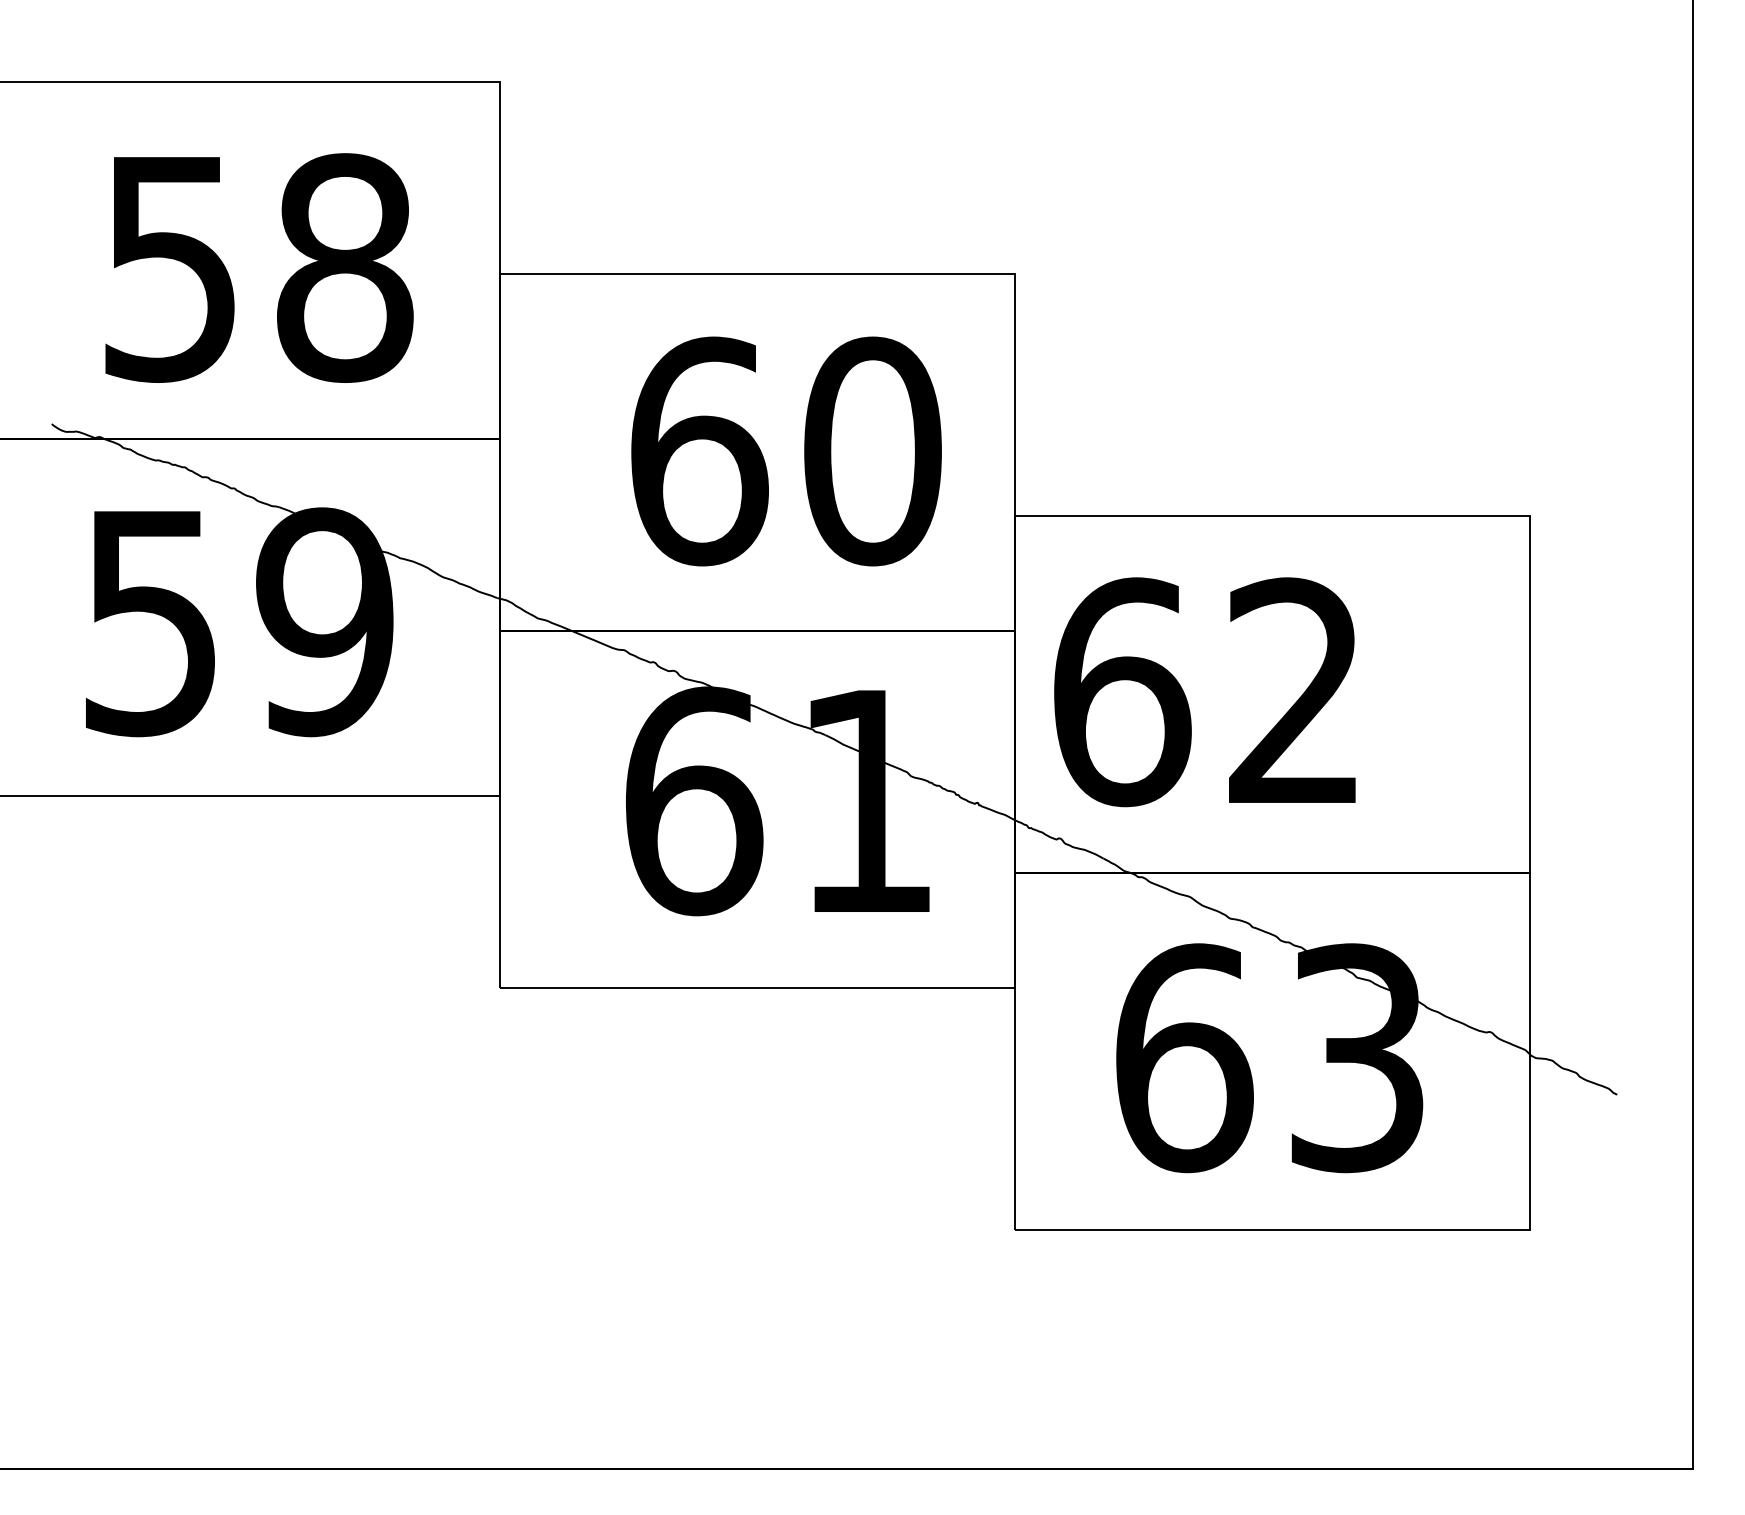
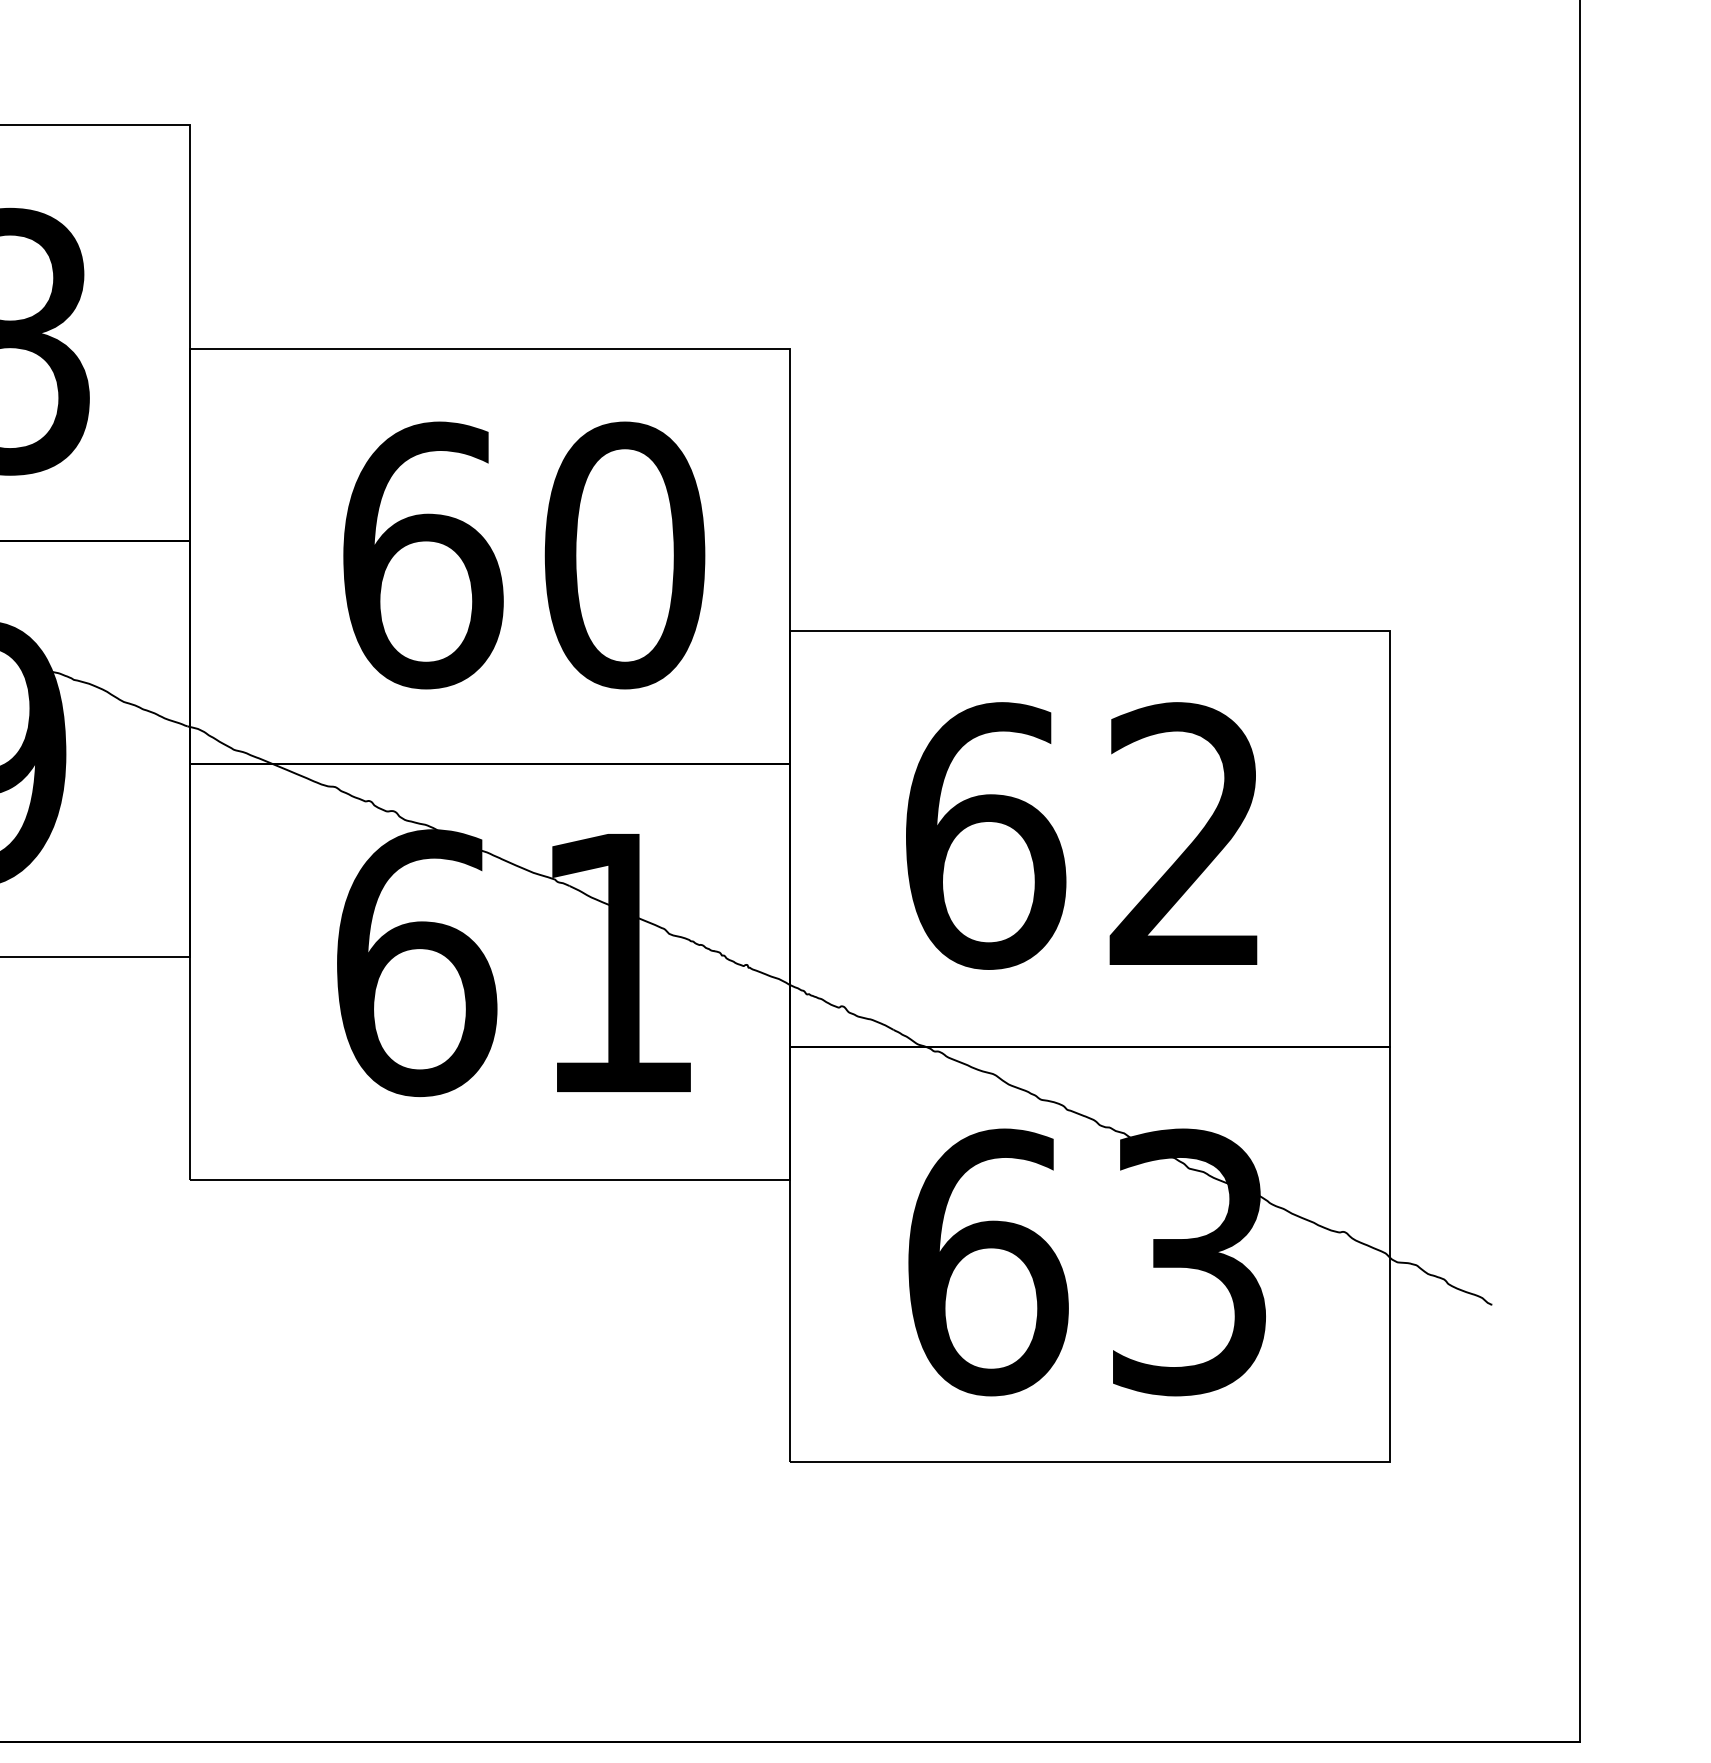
text: (1204, 692) -> (1081, 836), moved

